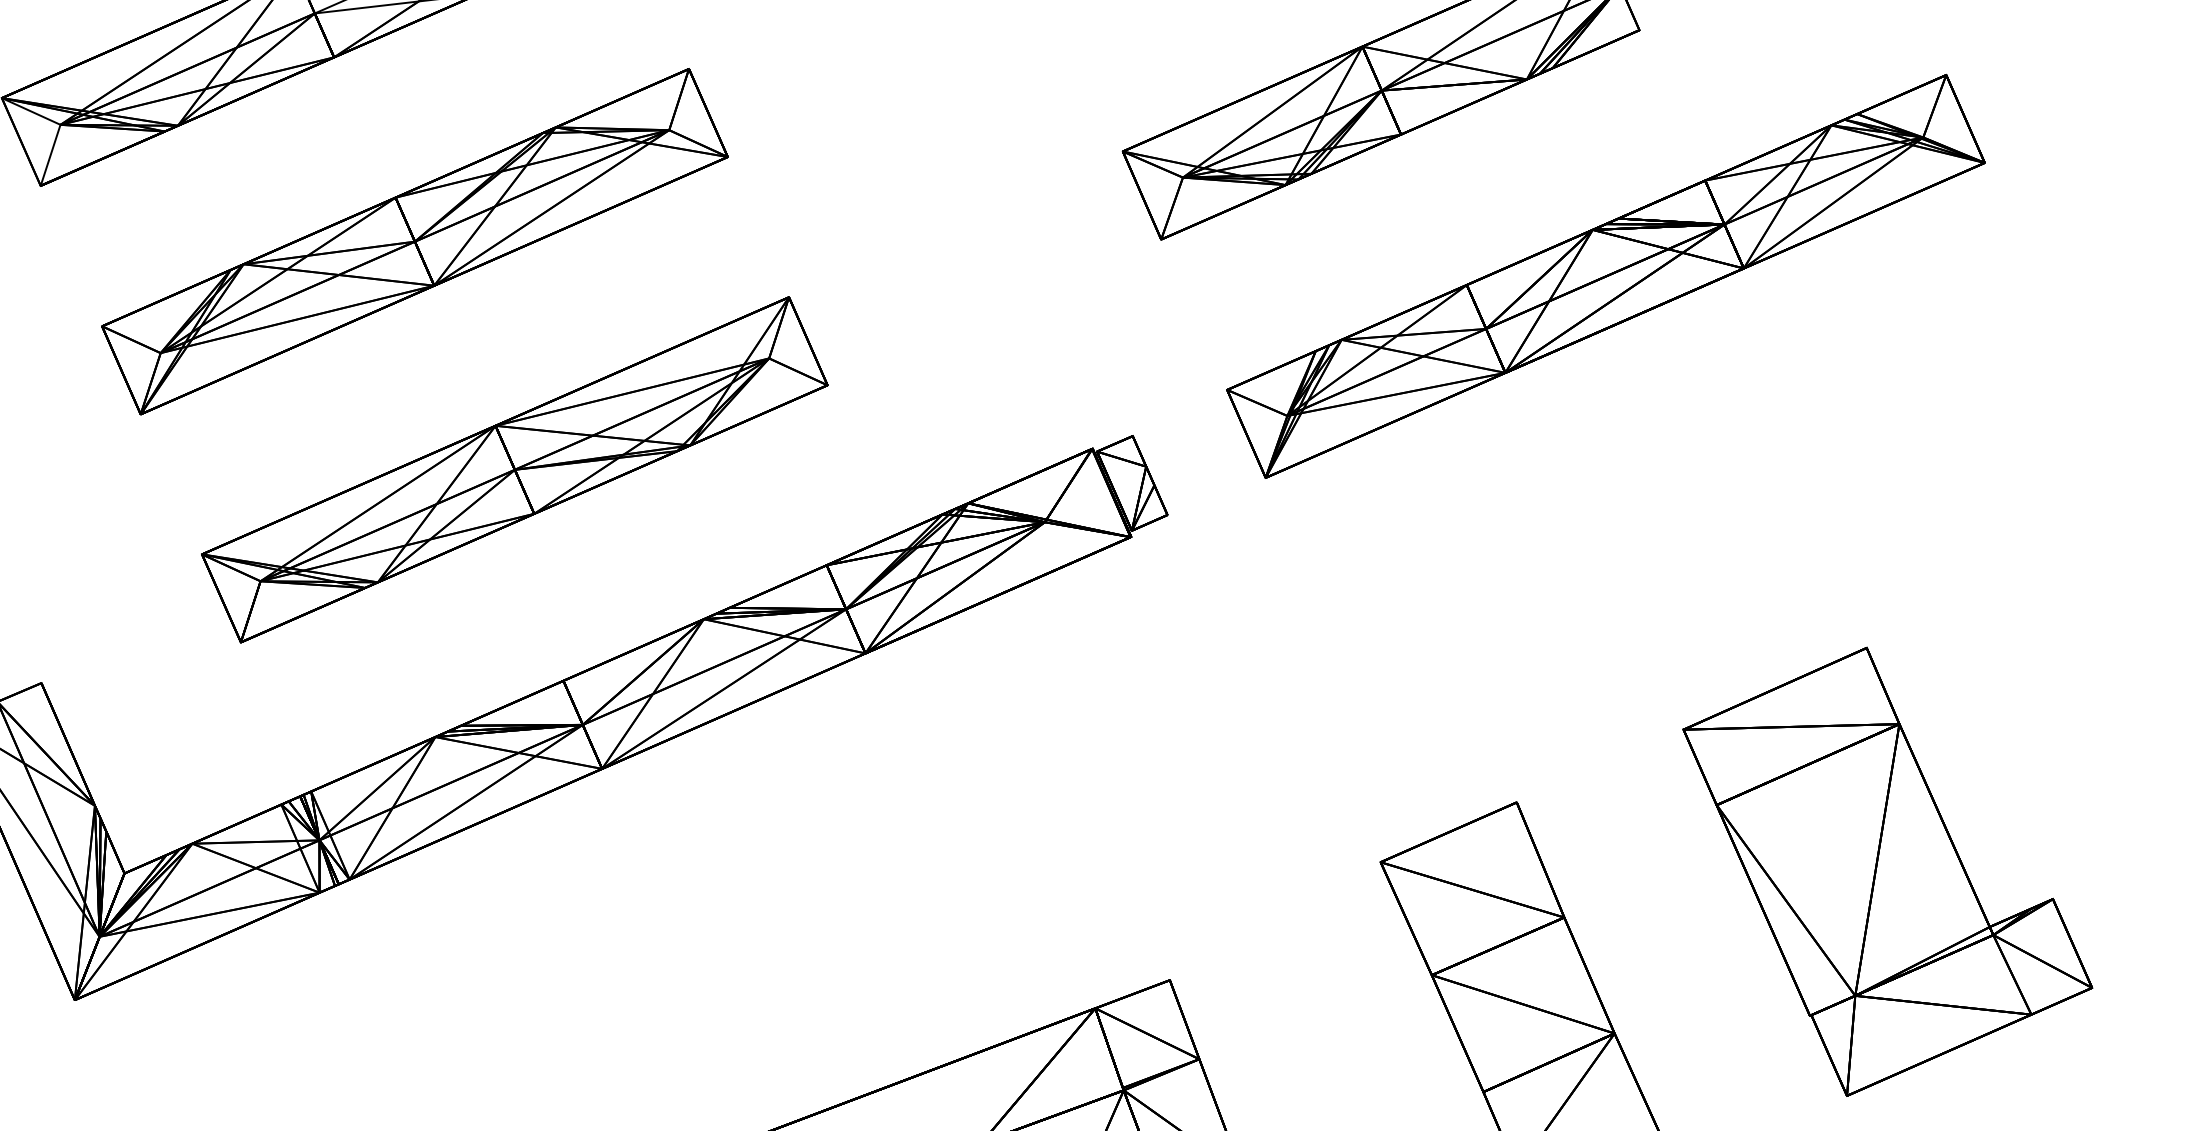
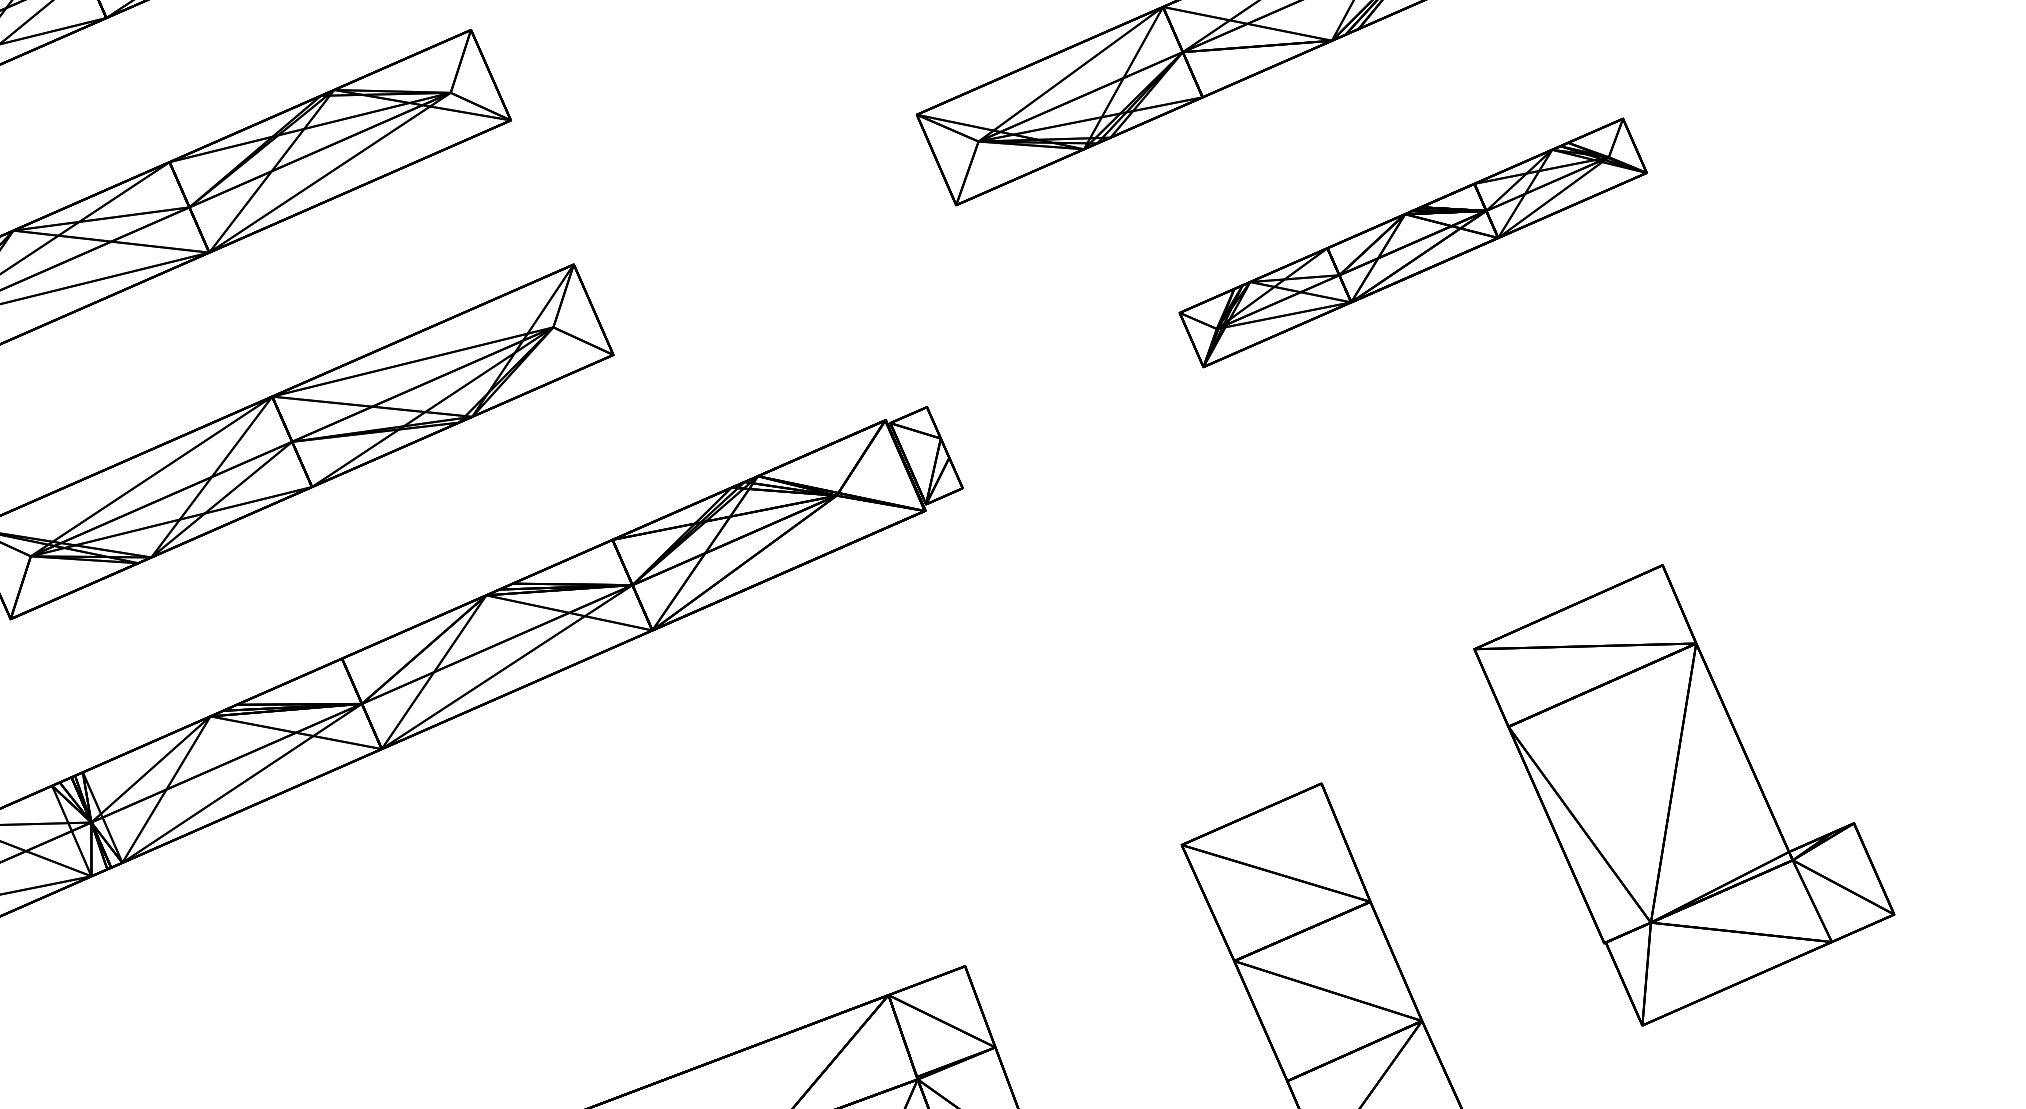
part: (1605, 275) -> (1412, 242), size x0.6
part: (1887, 871) -> (1684, 794), moved

